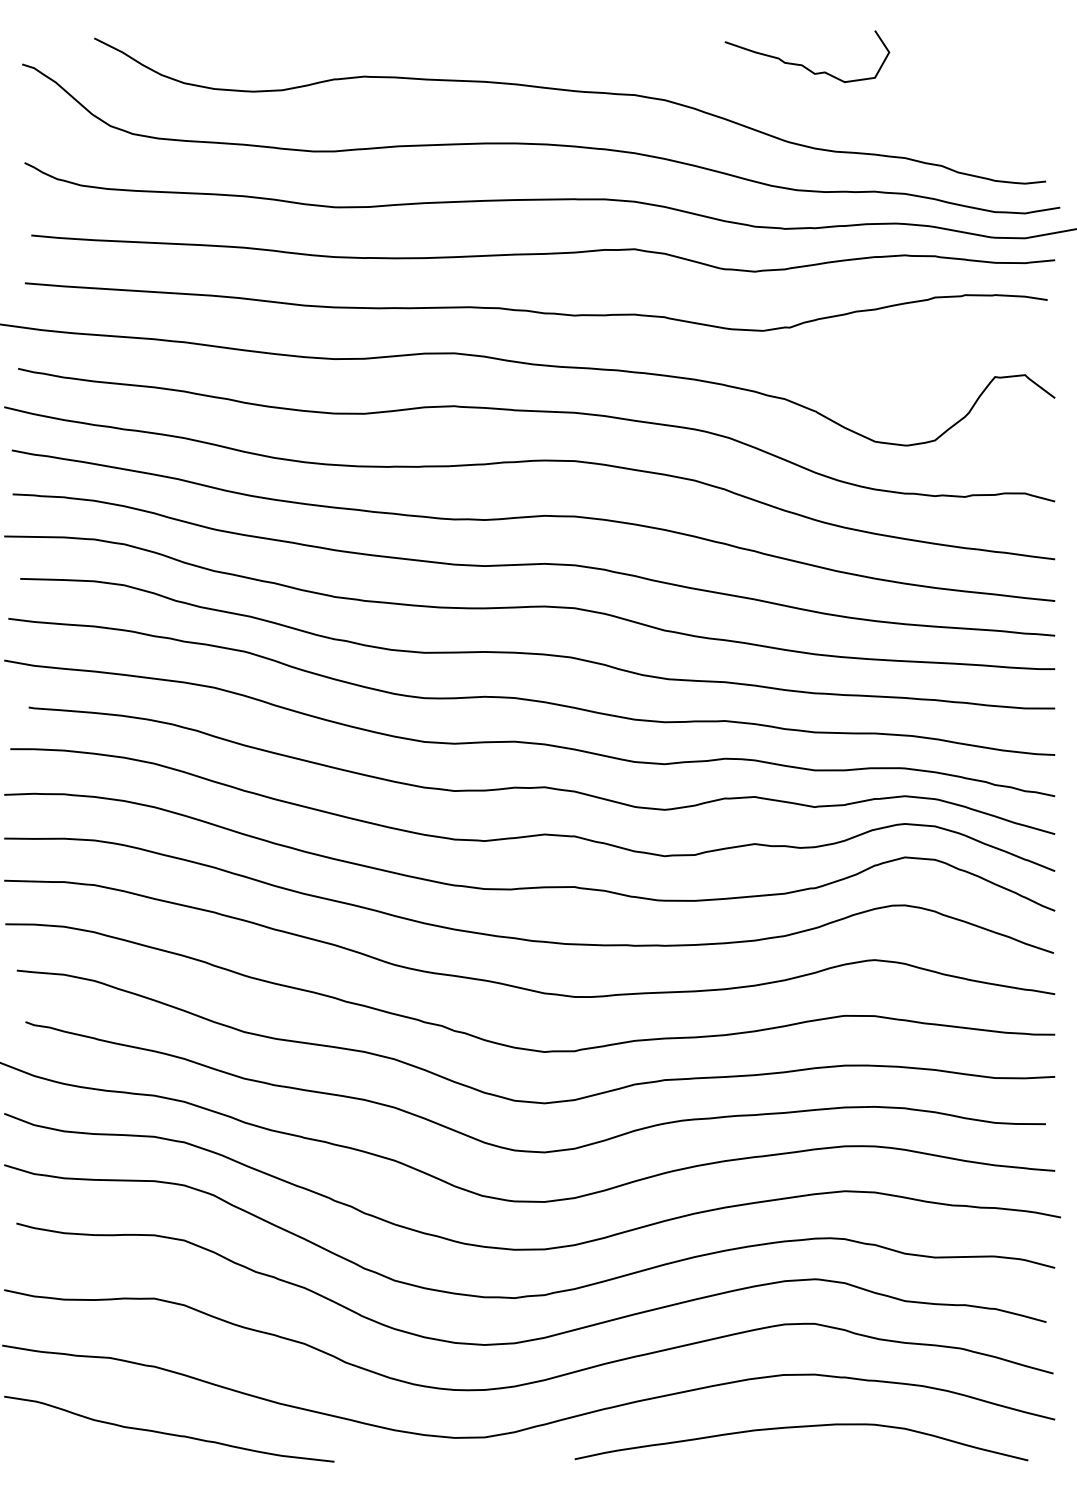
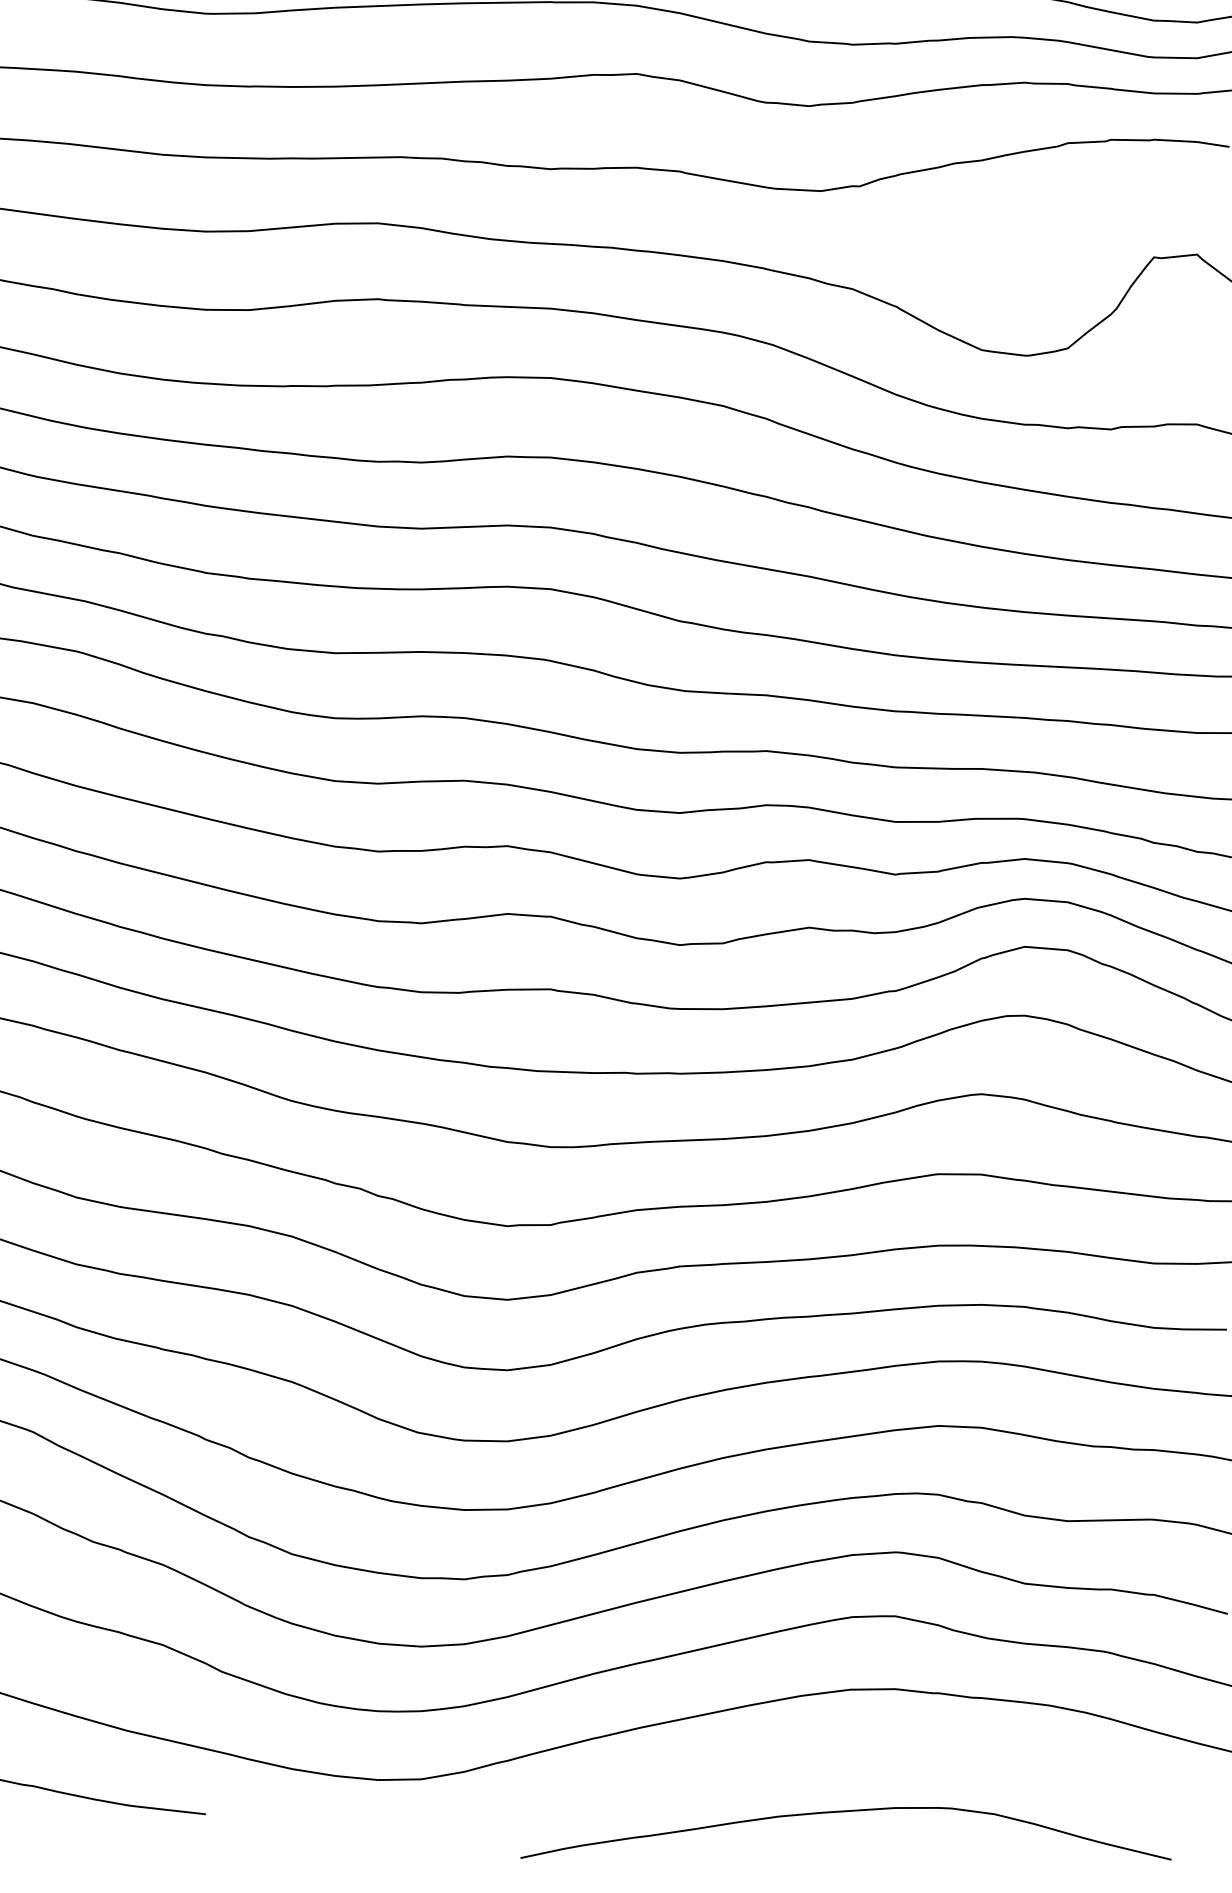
curve: (801, 1427) -> (846, 1812), moved

